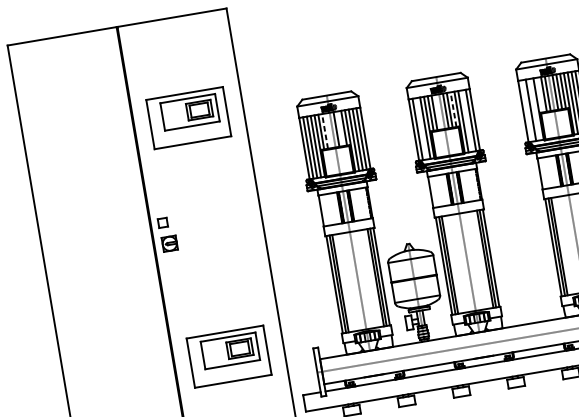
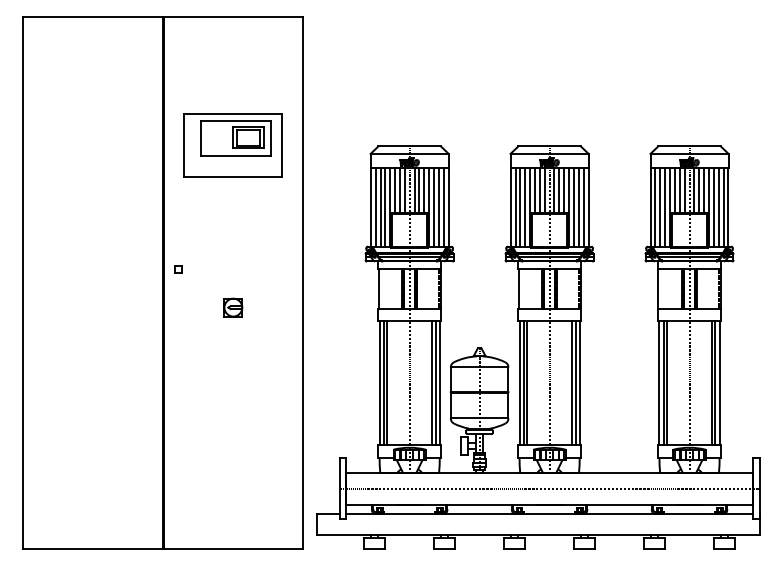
line: (539, 95) -> (674, 190), added
line: (453, 109) -> (564, 190), dashed -> solid
line: (535, 109) -> (665, 207), added
line: (527, 110) -> (655, 207), added
line: (438, 112) -> (544, 190), added
line: (466, 121) -> (578, 207), added
line: (340, 128) -> (419, 190), added
line: (421, 128) -> (520, 207), added
line: (328, 130) -> (404, 190), added
line: (324, 131) -> (399, 190), dashed -> solid
part: (162, 222) -> (178, 269), size x0.62
part: (169, 243) -> (233, 307), moved
part: (228, 356) -> (232, 450), removed

